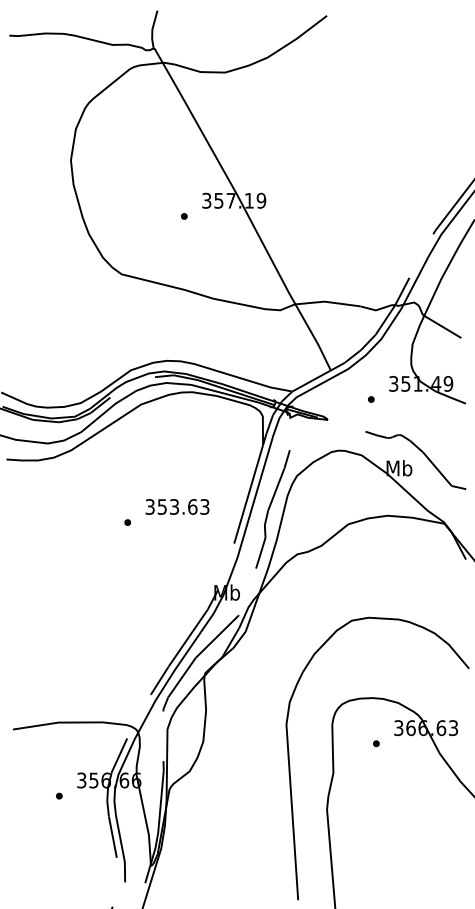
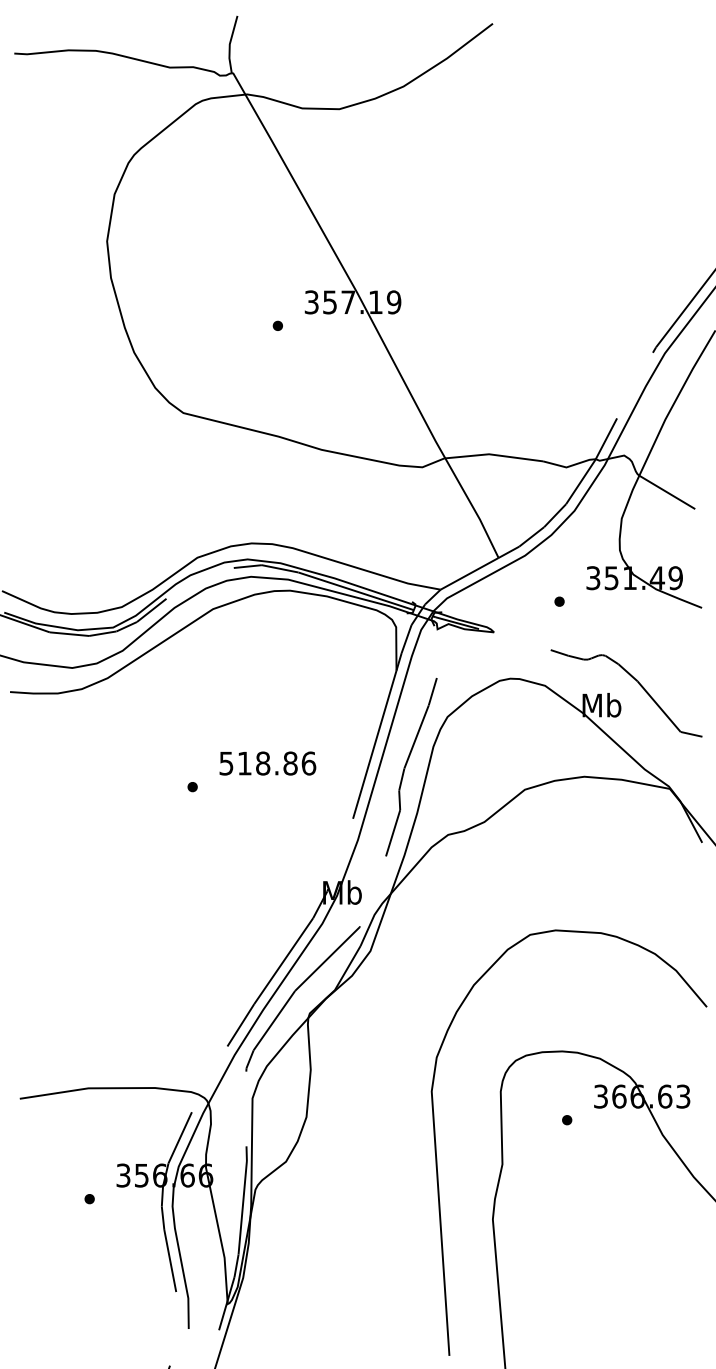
text: (177, 506) -> (267, 762), 353.63 -> 518.86

